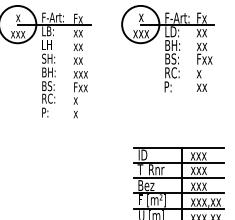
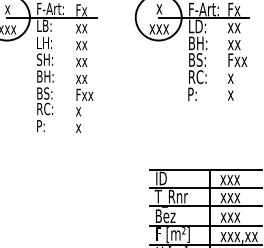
text: (85, 74) -> (90, 79), xxx -> xx
text: (204, 87) -> (237, 95), xx -> x

